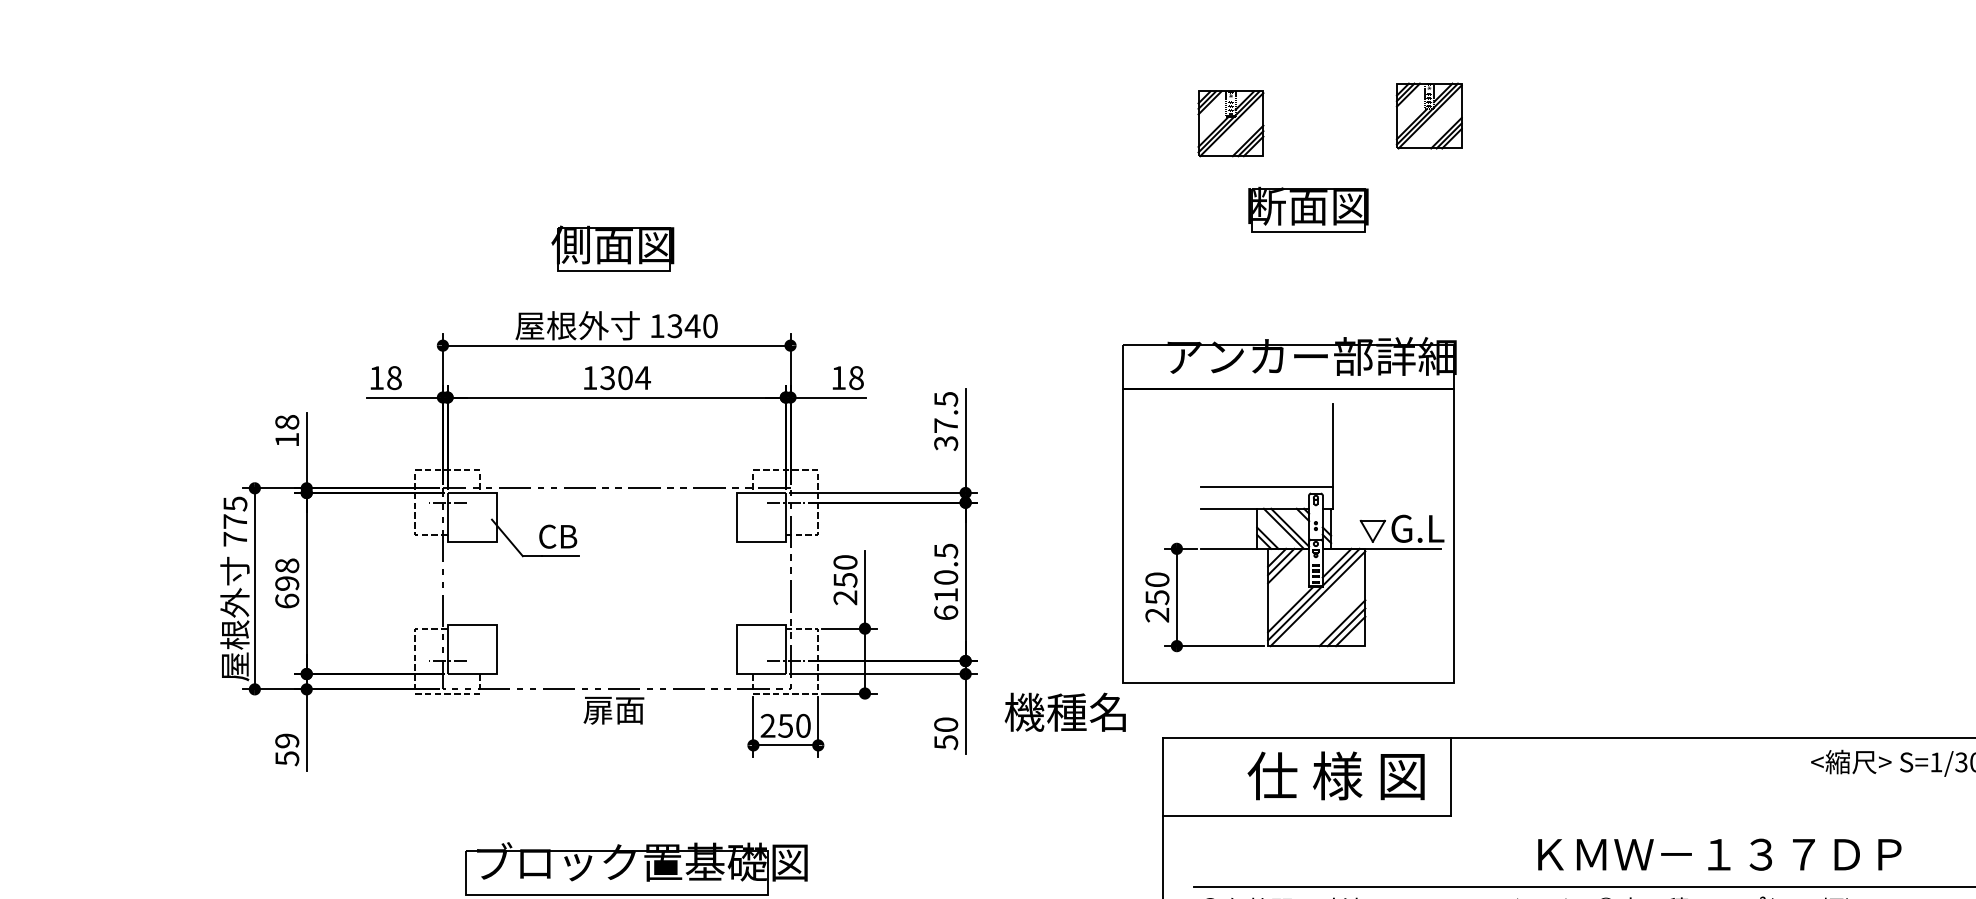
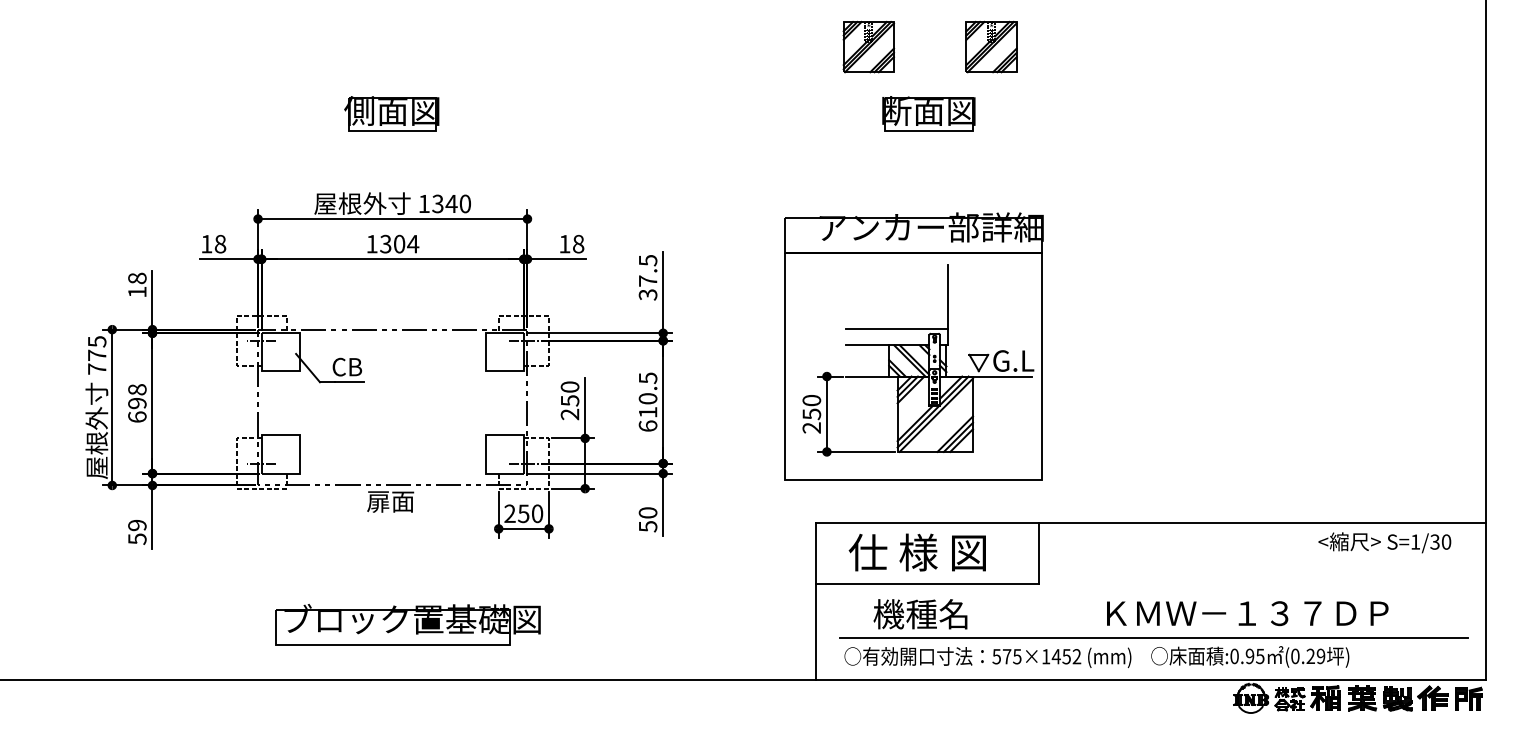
part: (1429, 115) -> (991, 46), moved
part: (612, 248) -> (391, 113), moved
text: (1065, 712) -> (920, 614), moved
text: (1335, 775) -> (916, 552), moved

